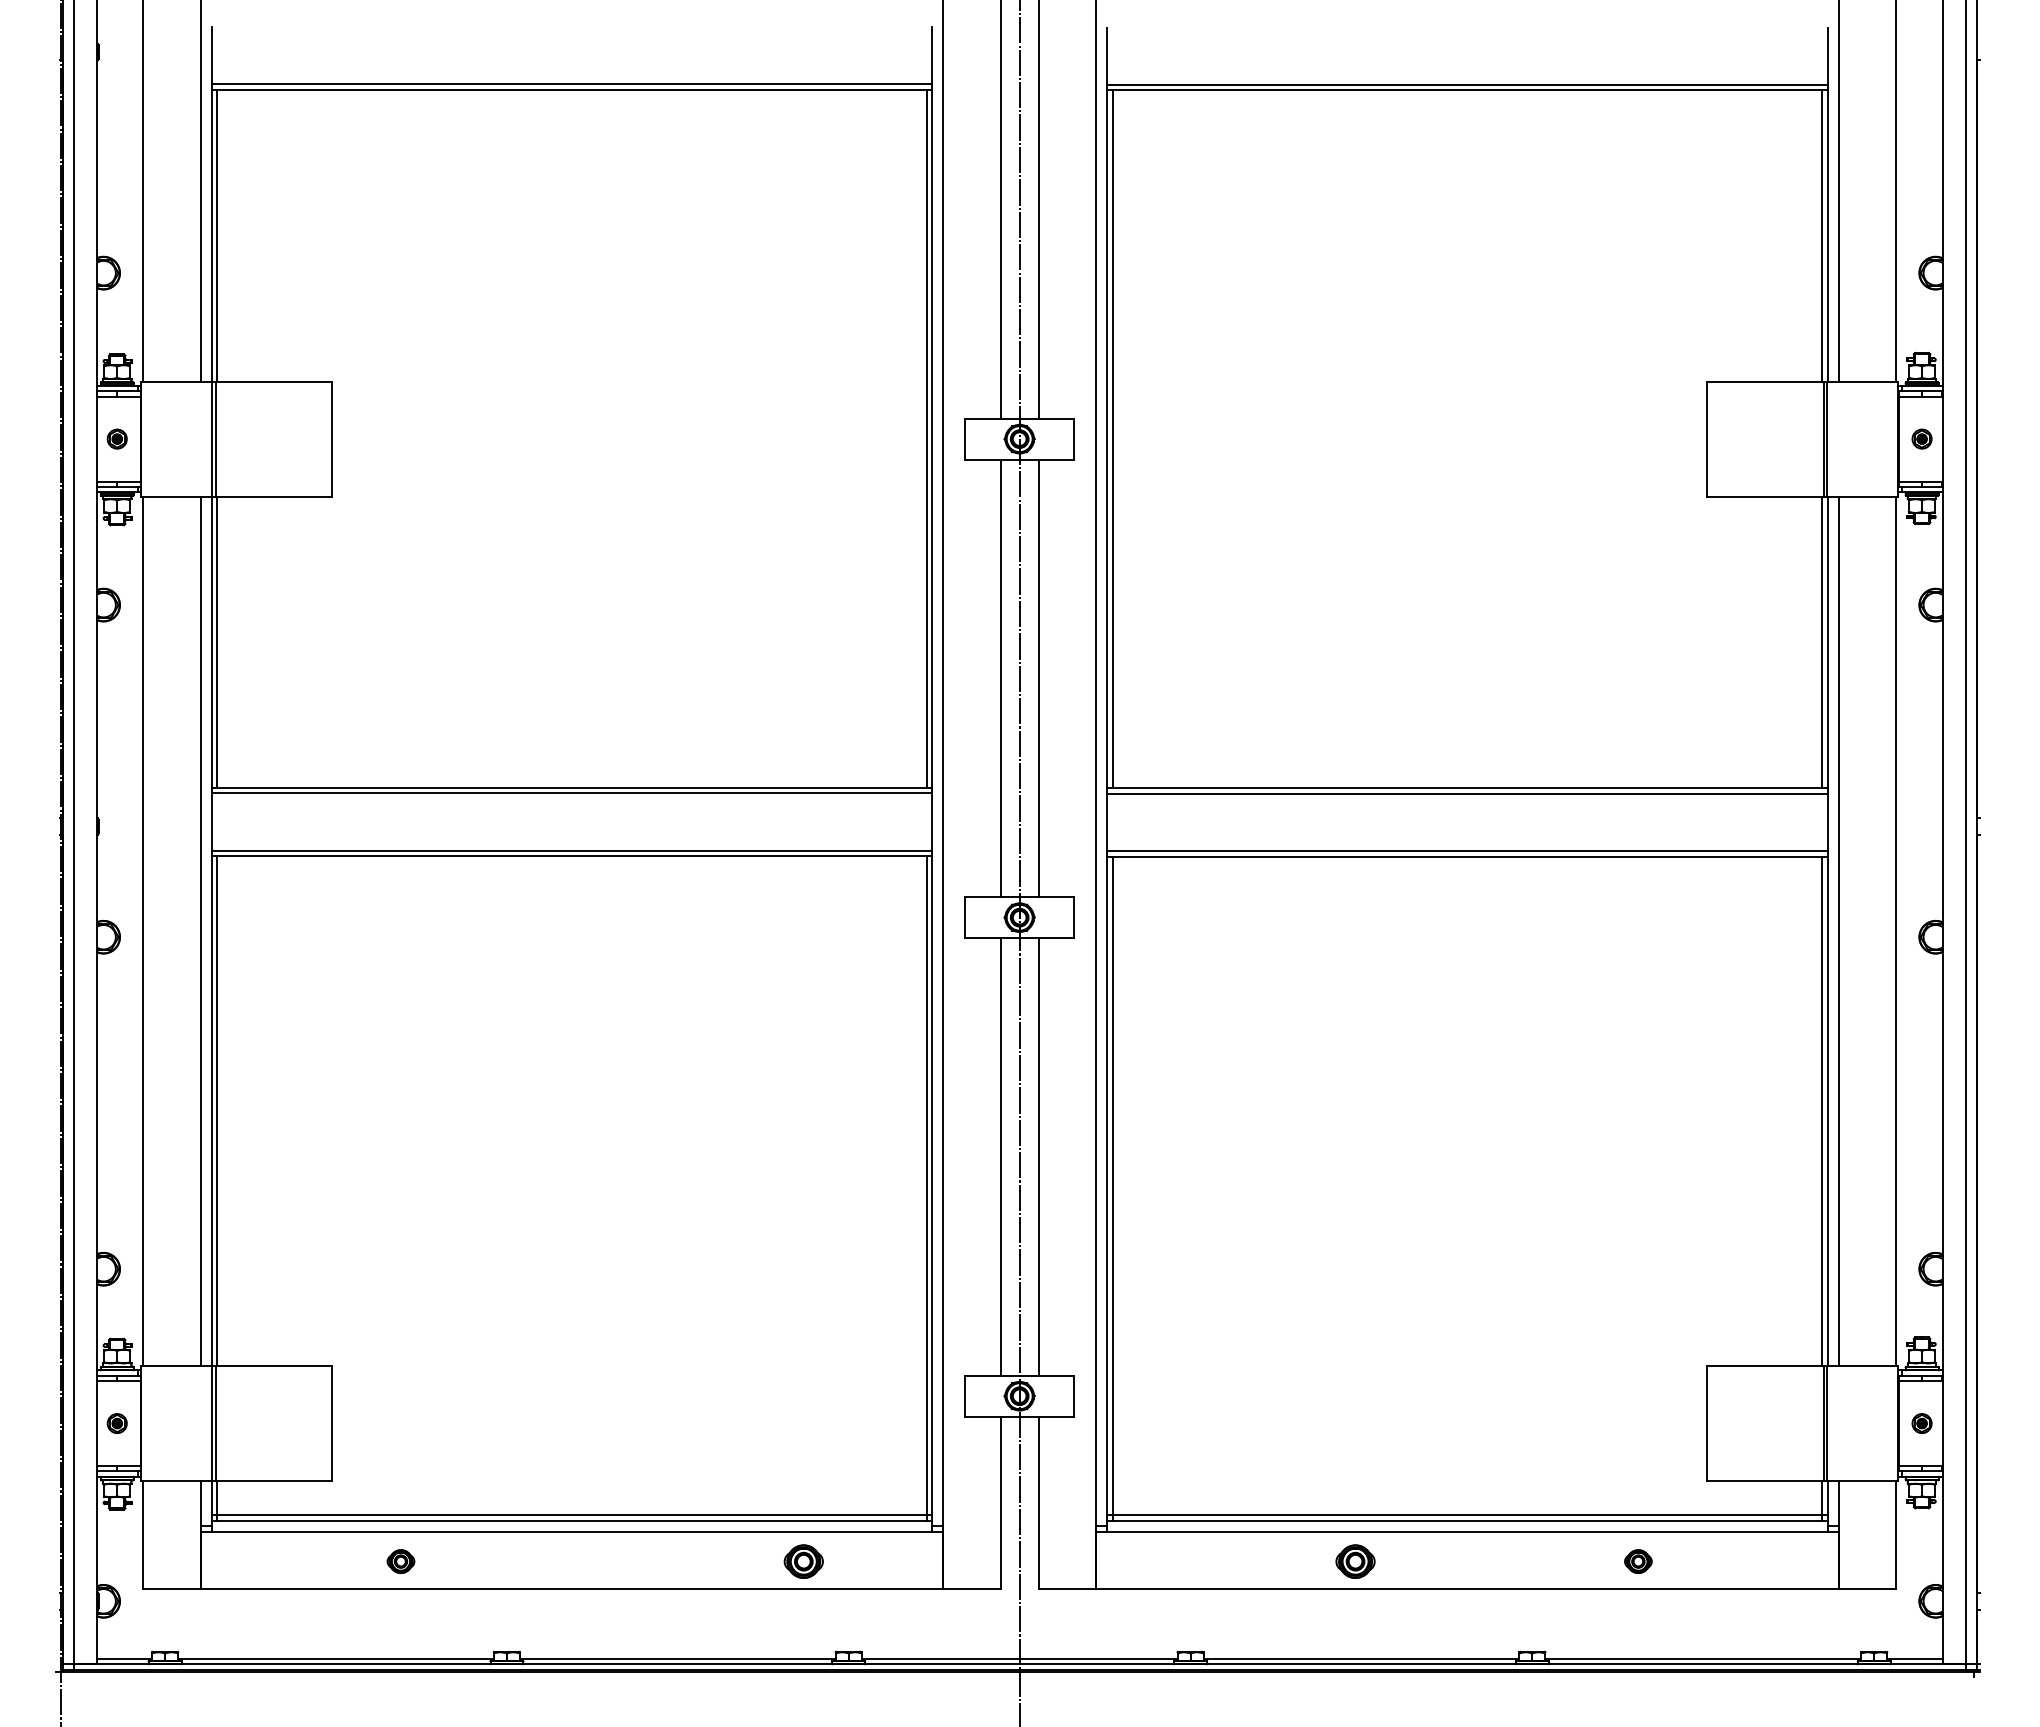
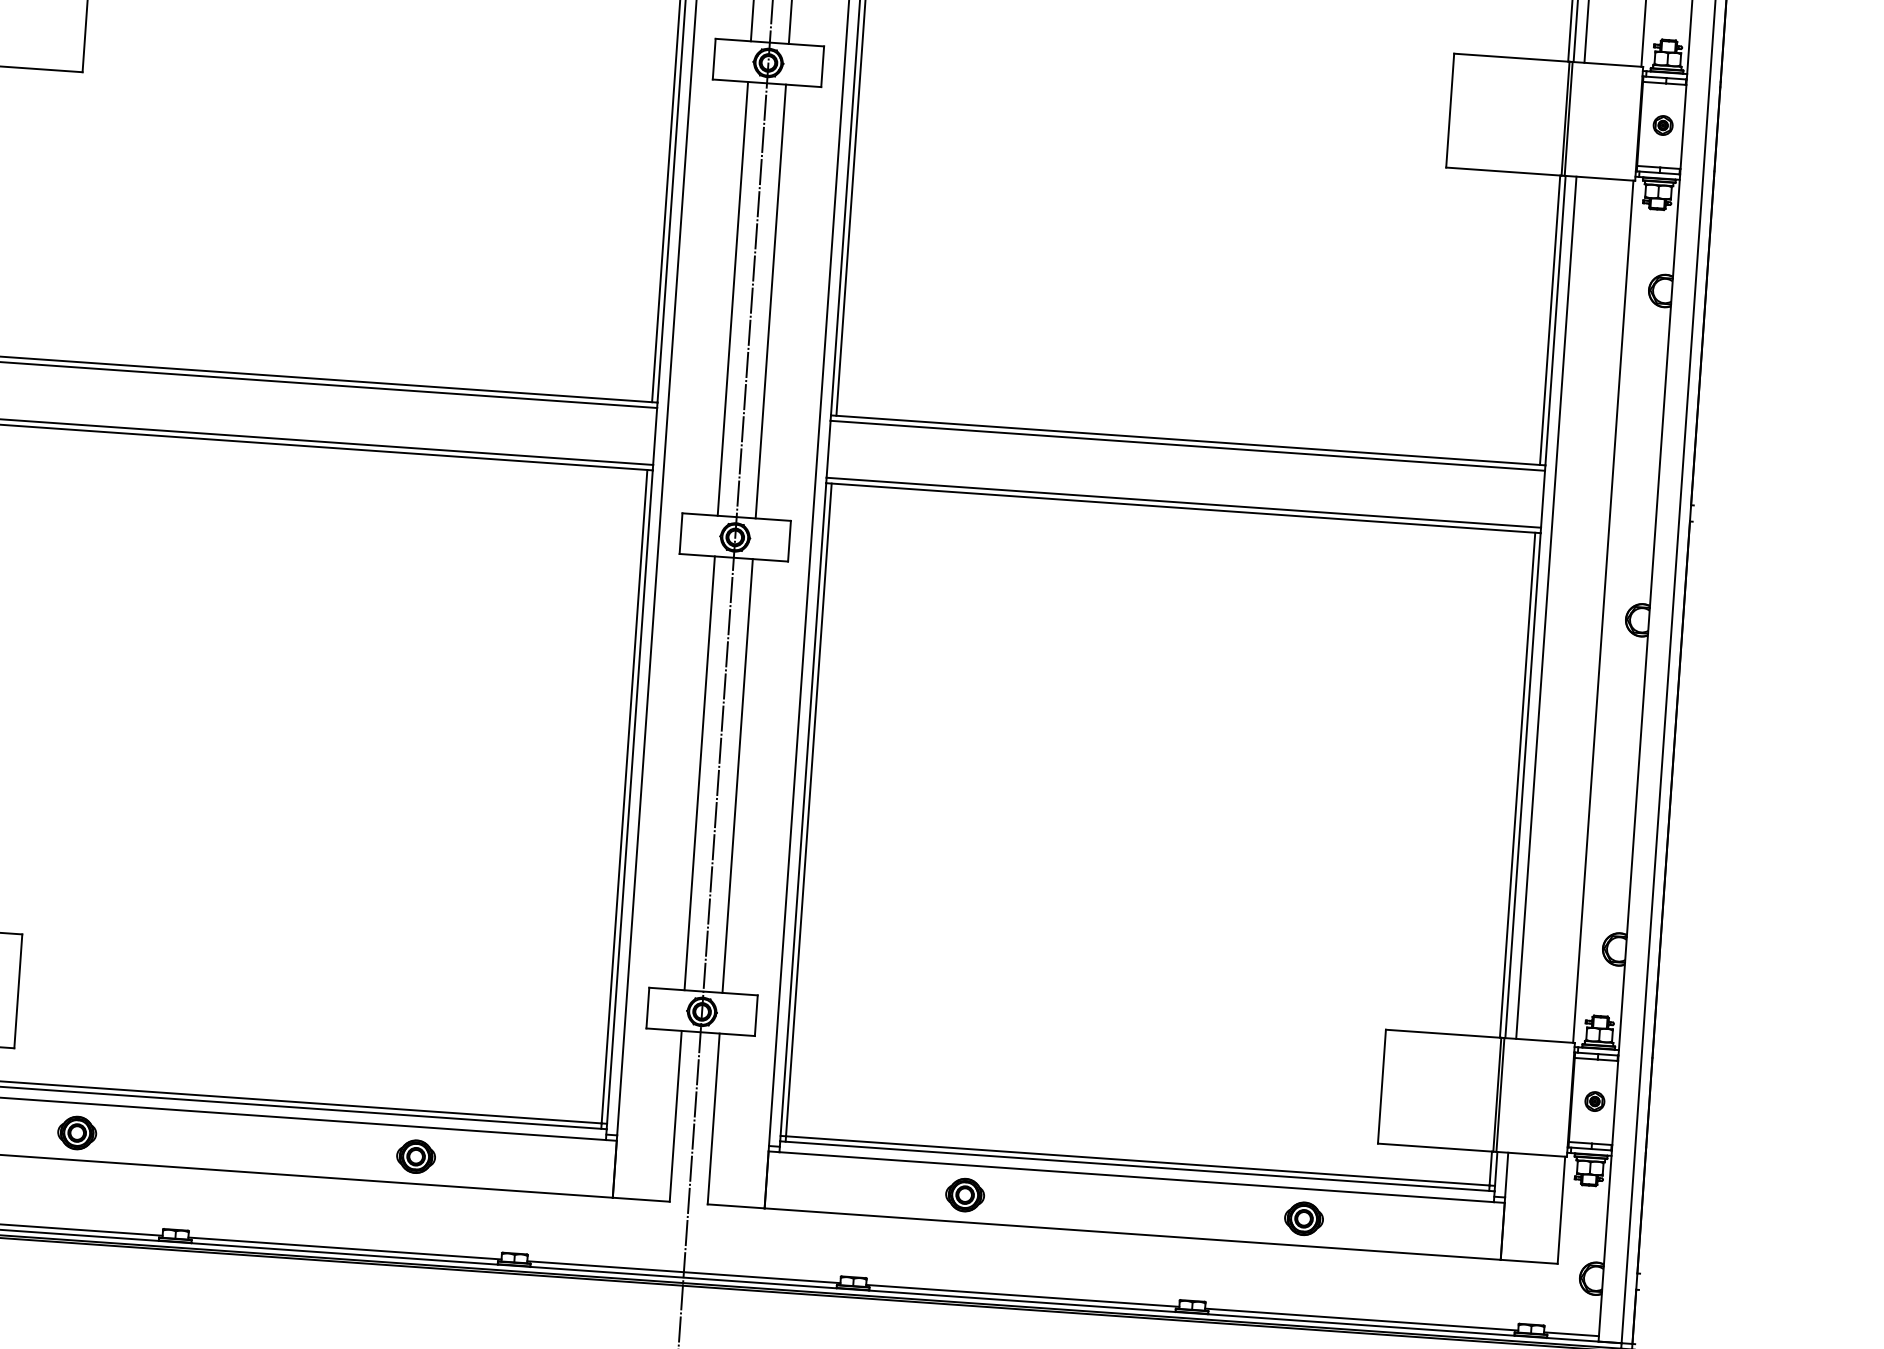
part: (400, 1561) -> (76, 1132), size x1.43
part: (803, 1561) -> (415, 1156), moved
part: (1355, 1561) -> (965, 1194), moved
part: (1638, 1561) -> (1304, 1218), size x1.43

